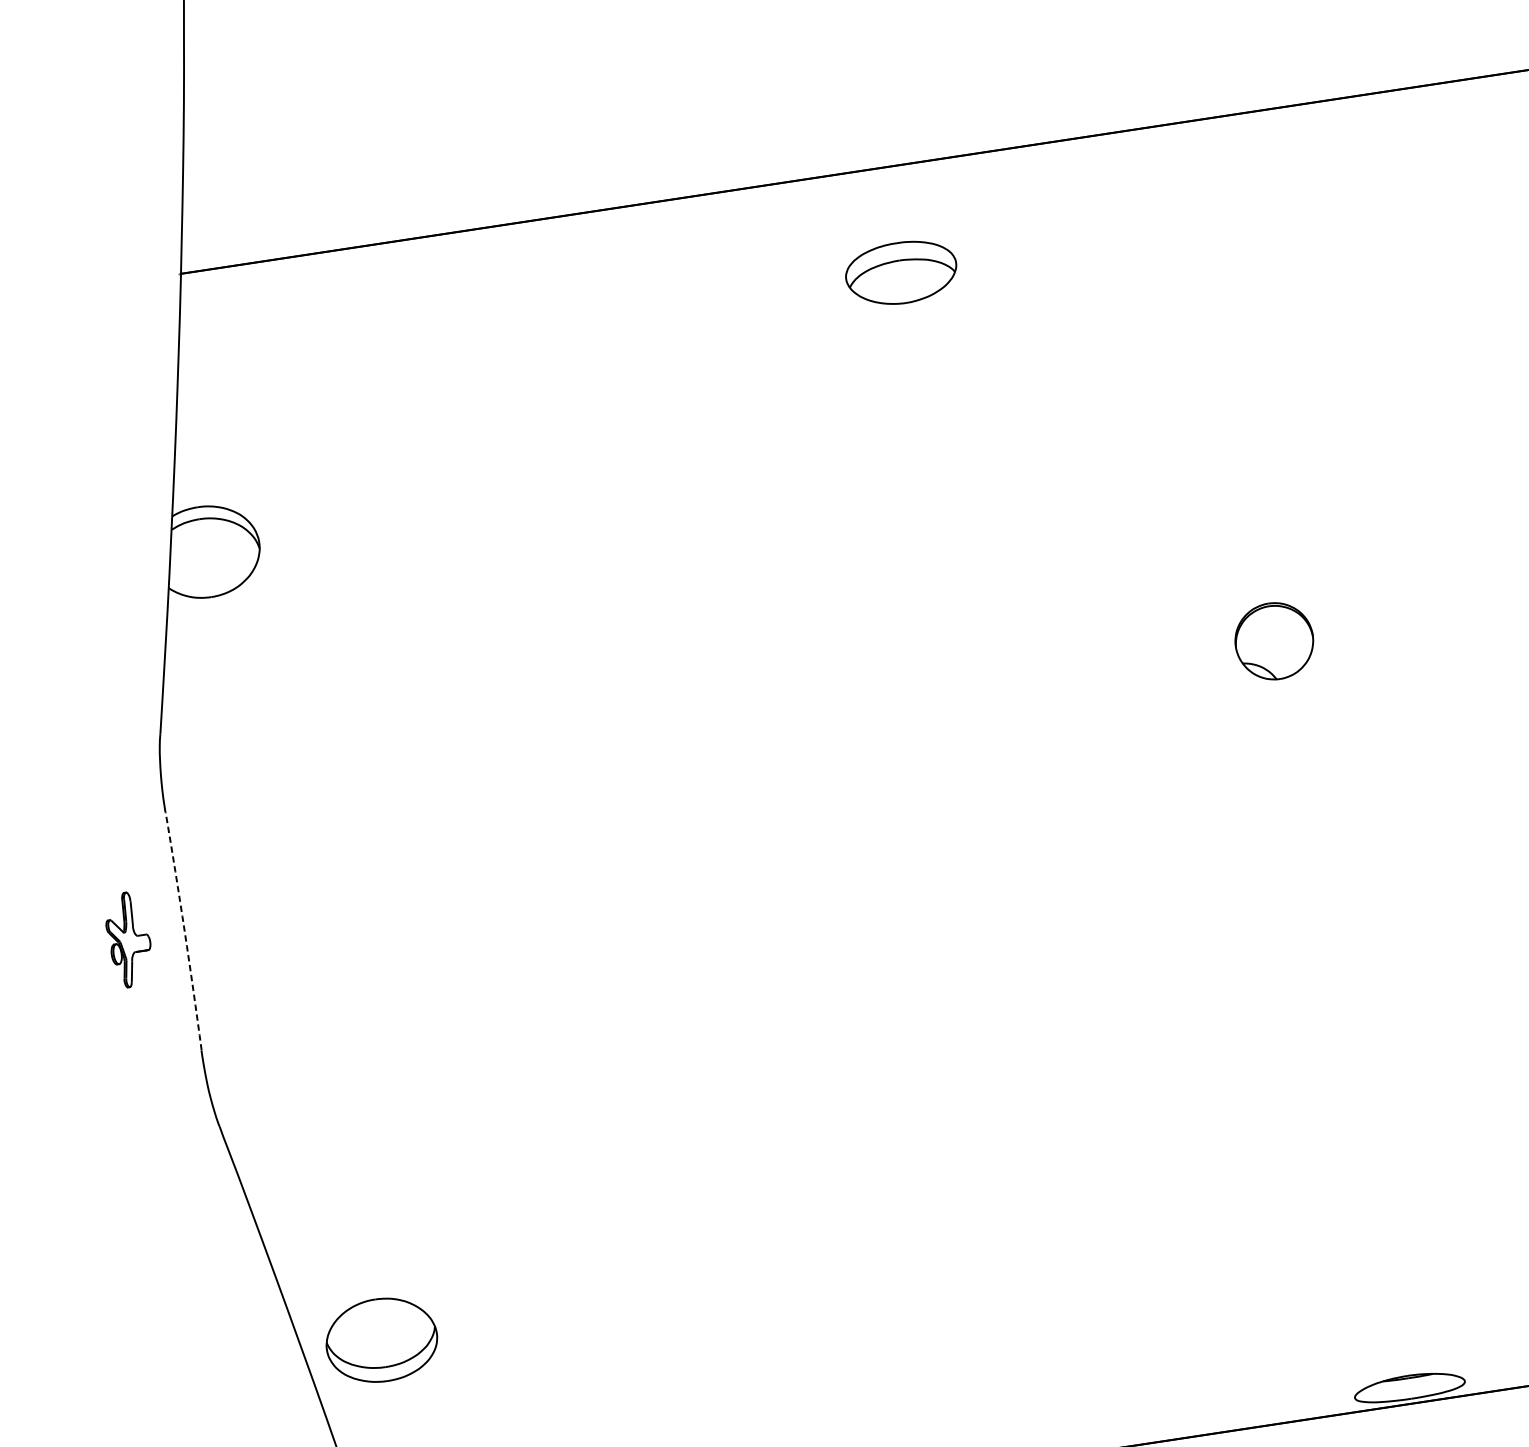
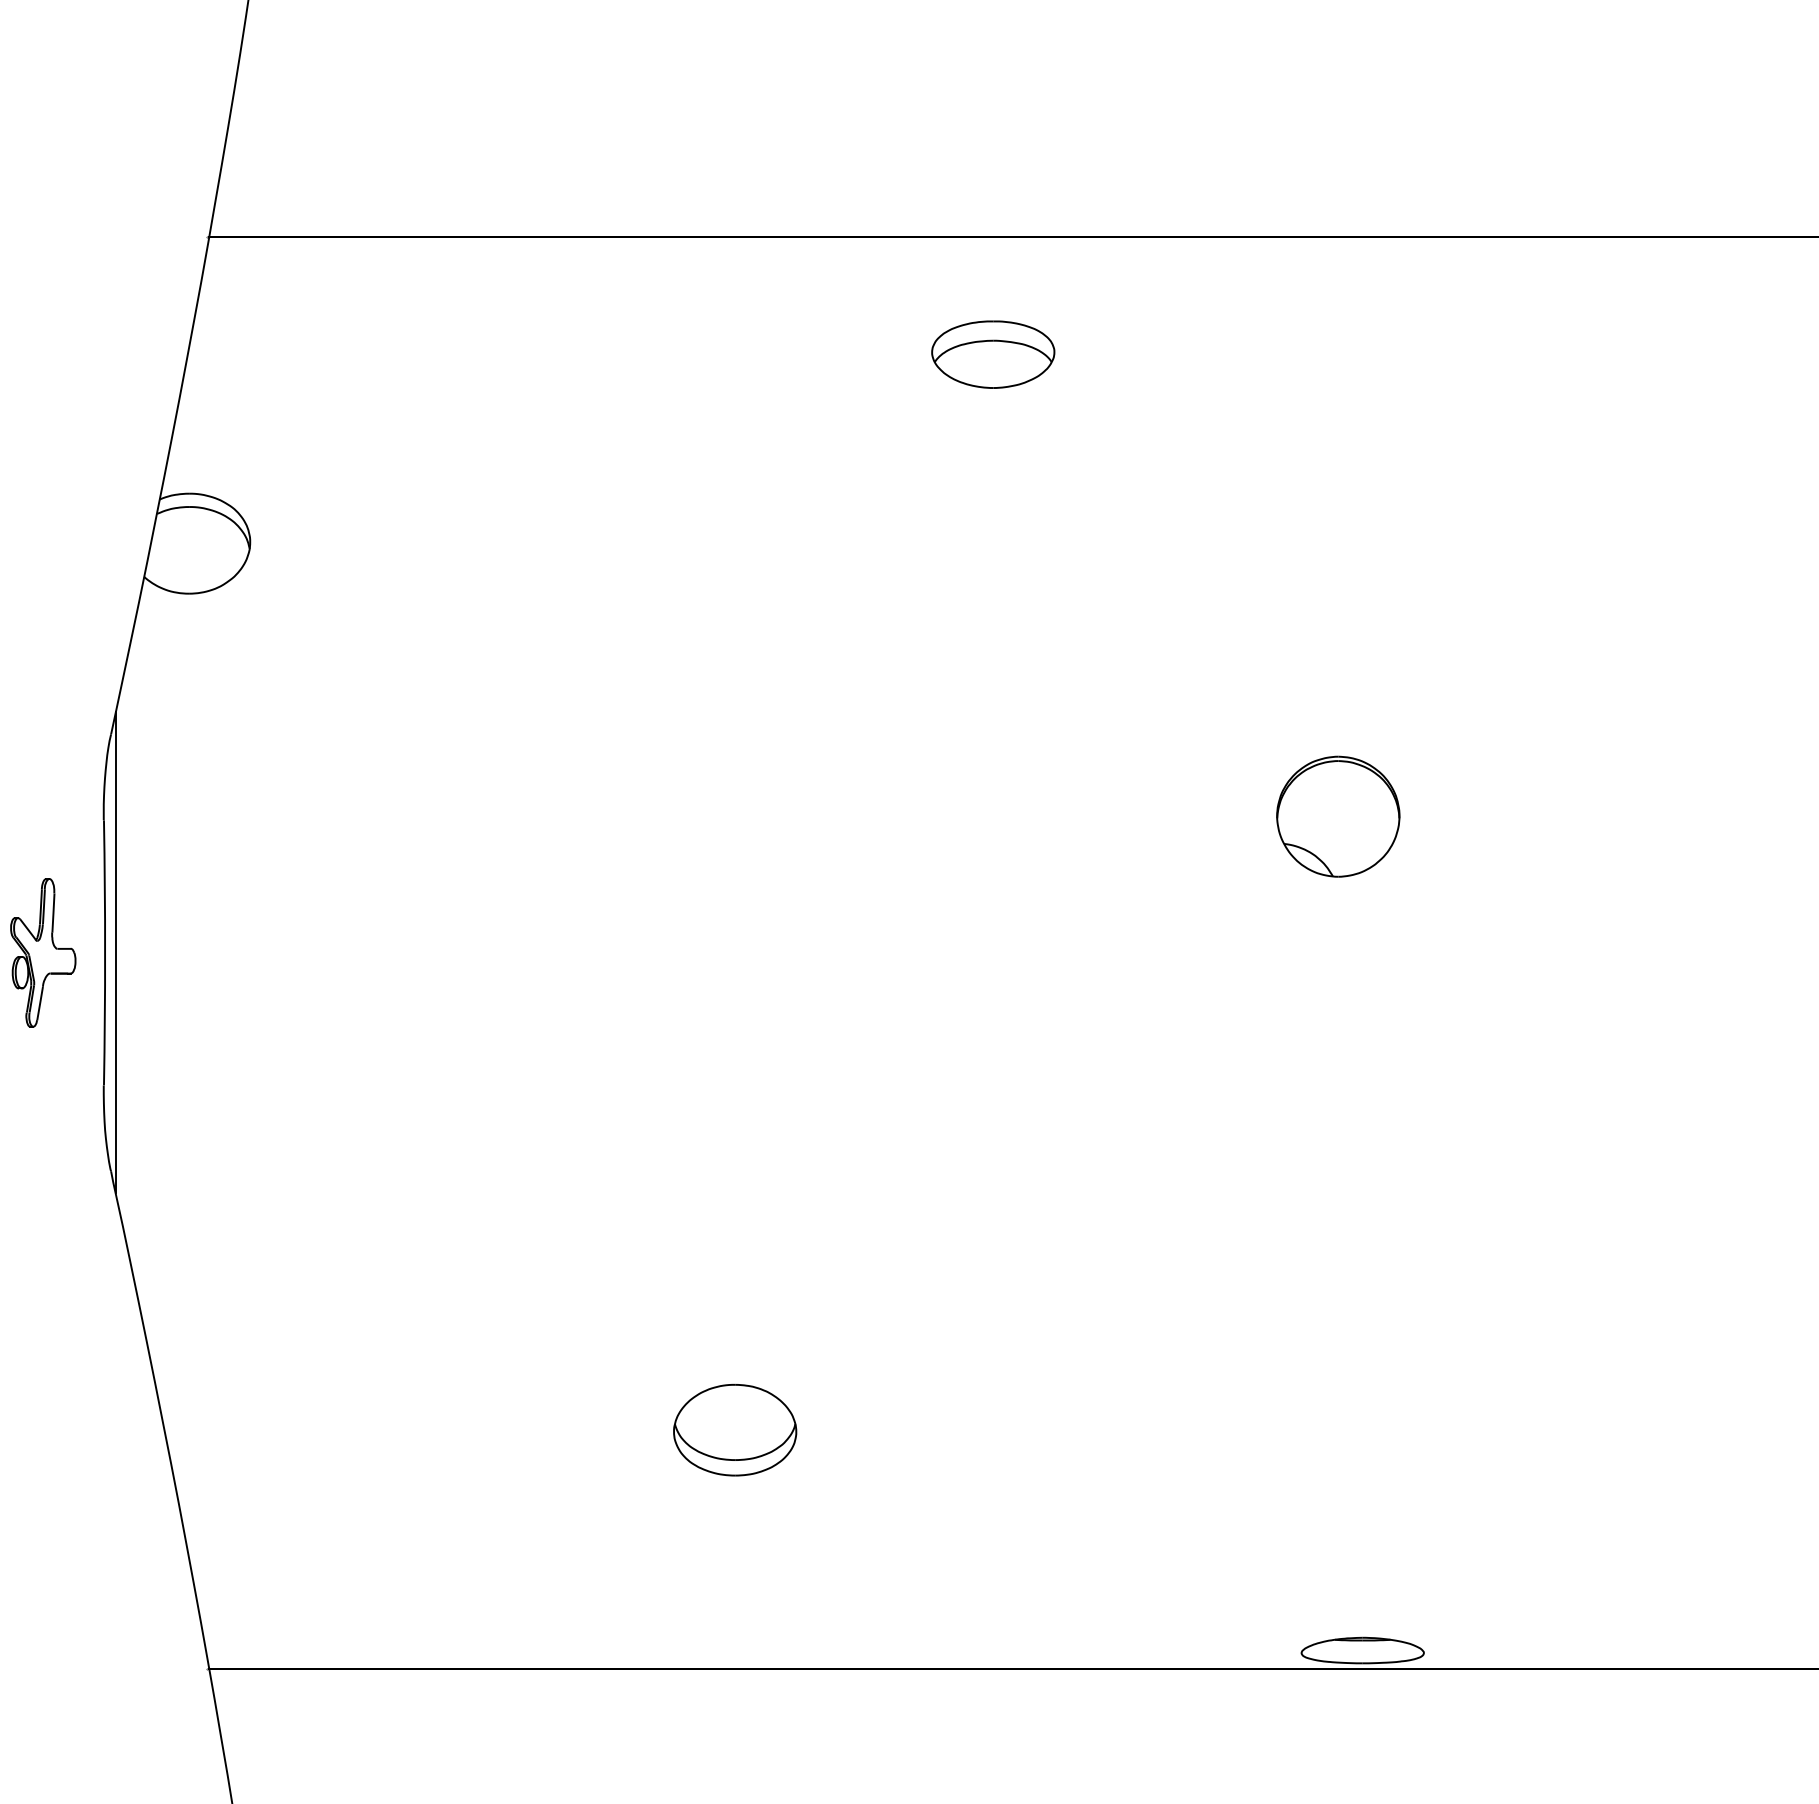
part: (1274, 641) -> (1338, 816), size x1.43
line: (193, 929) -> (115, 952), added
arc: (184, 930) -> (105, 952), dashed -> solid
part: (129, 939) -> (43, 952), size x1.43
part: (382, 1340) -> (735, 1430), moved

